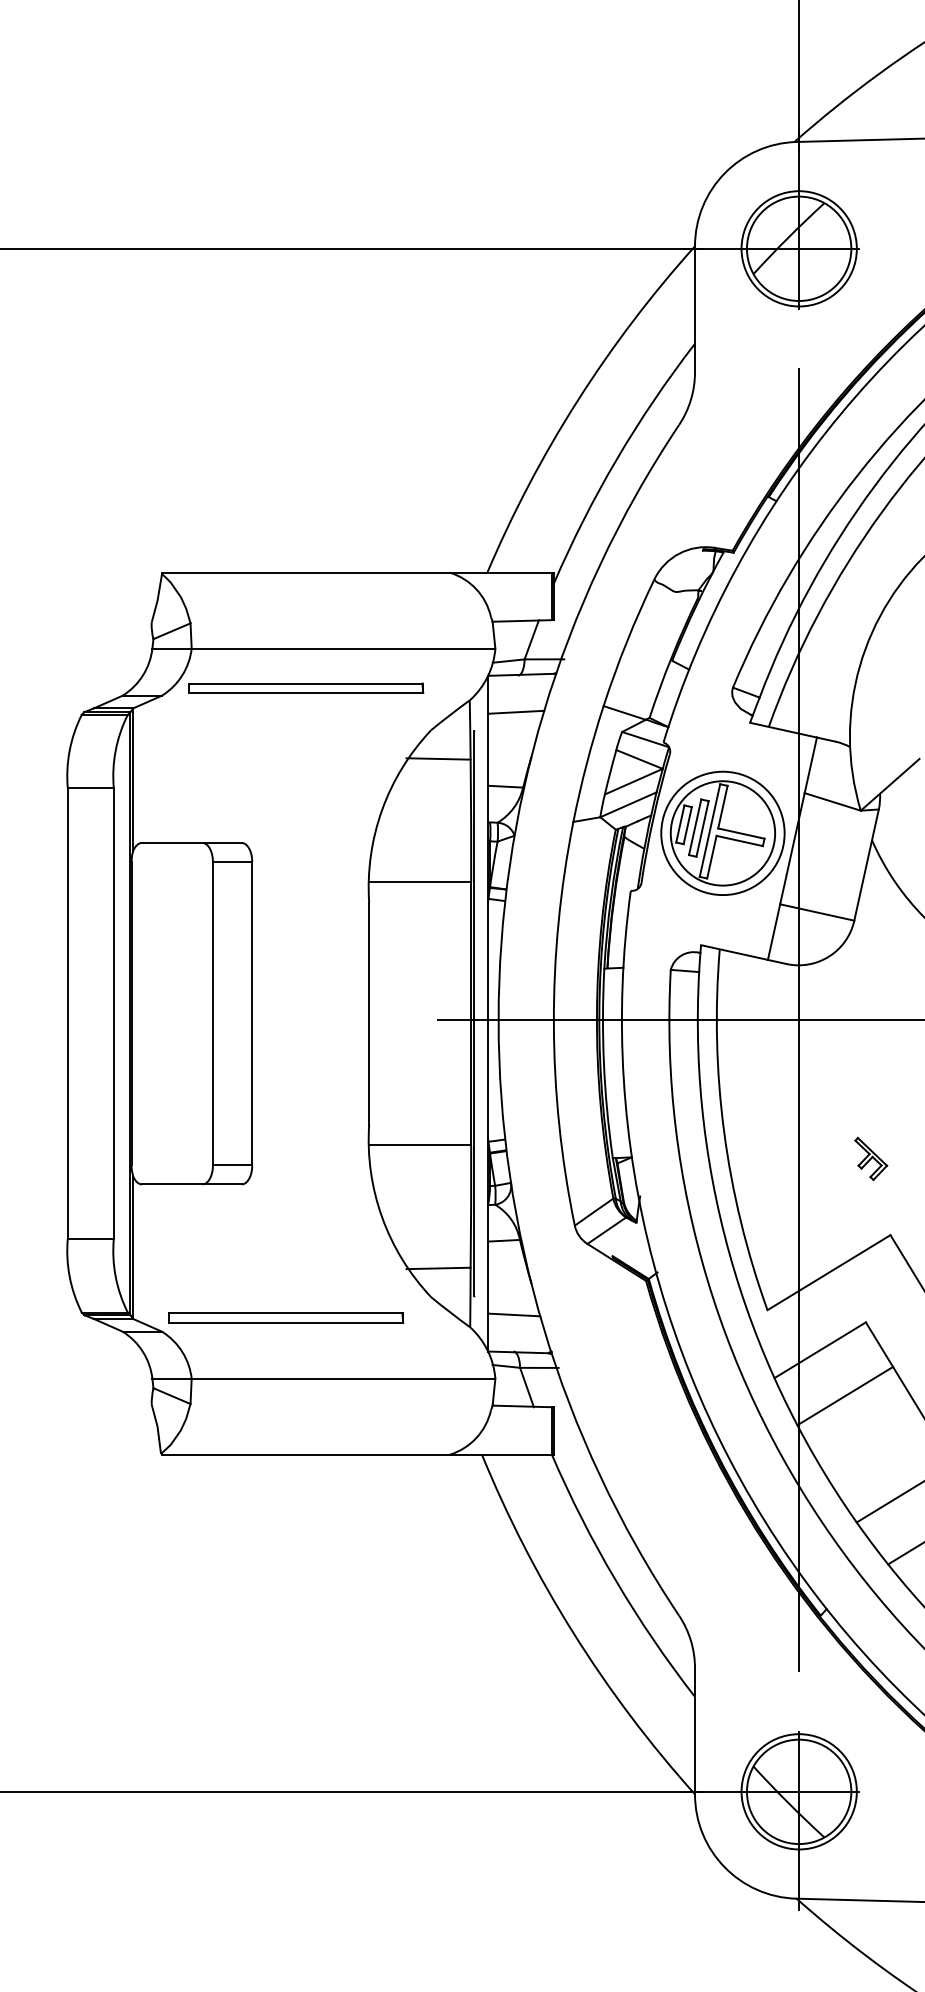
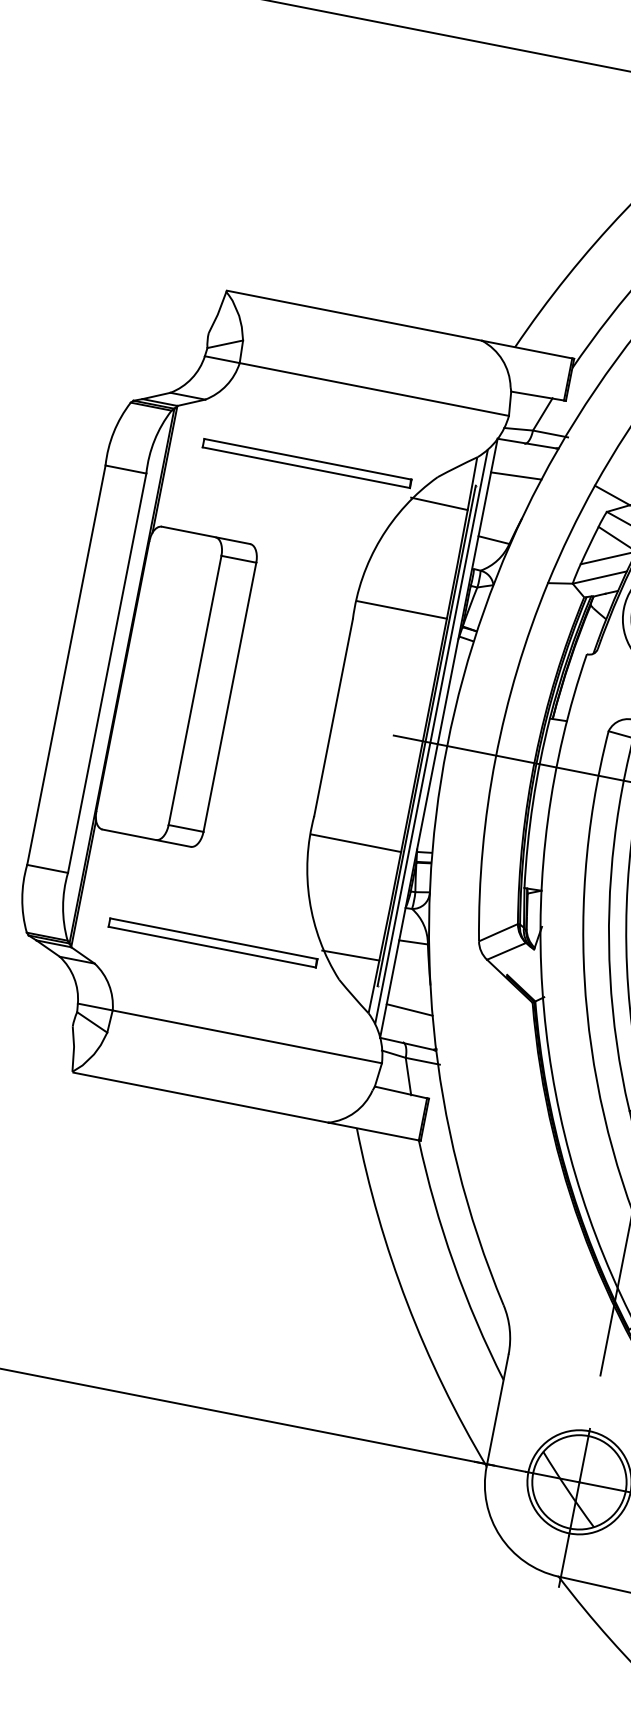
part: (306, 687) -> (307, 462), moved
line: (479, 1013) -> (431, 736), added
part: (286, 1317) -> (213, 942), moved

